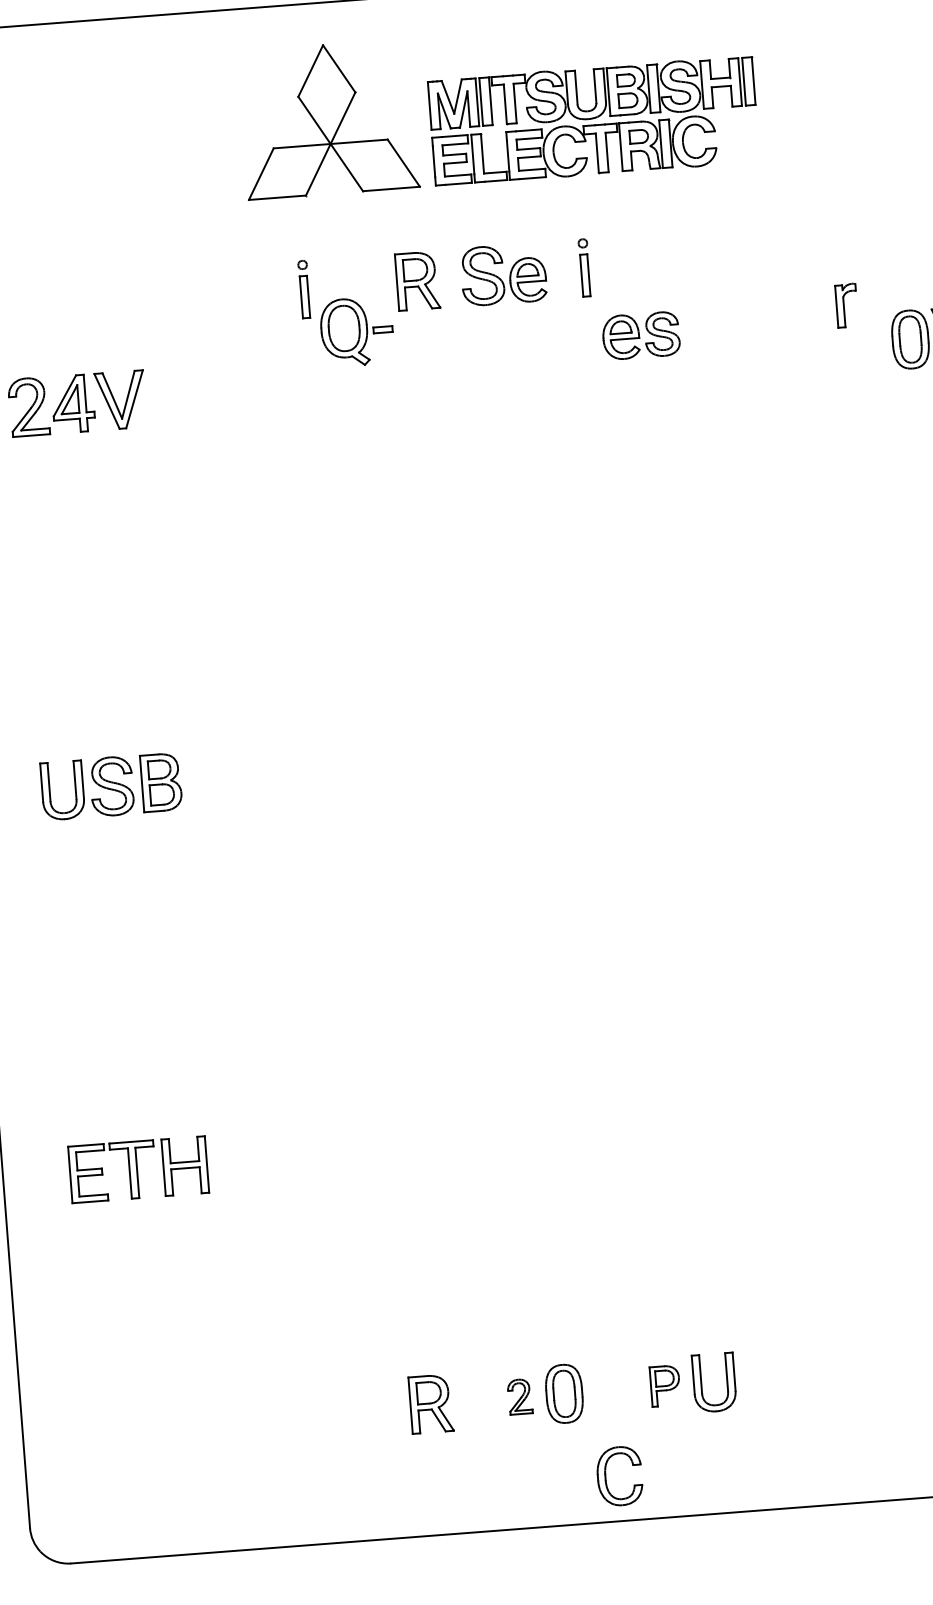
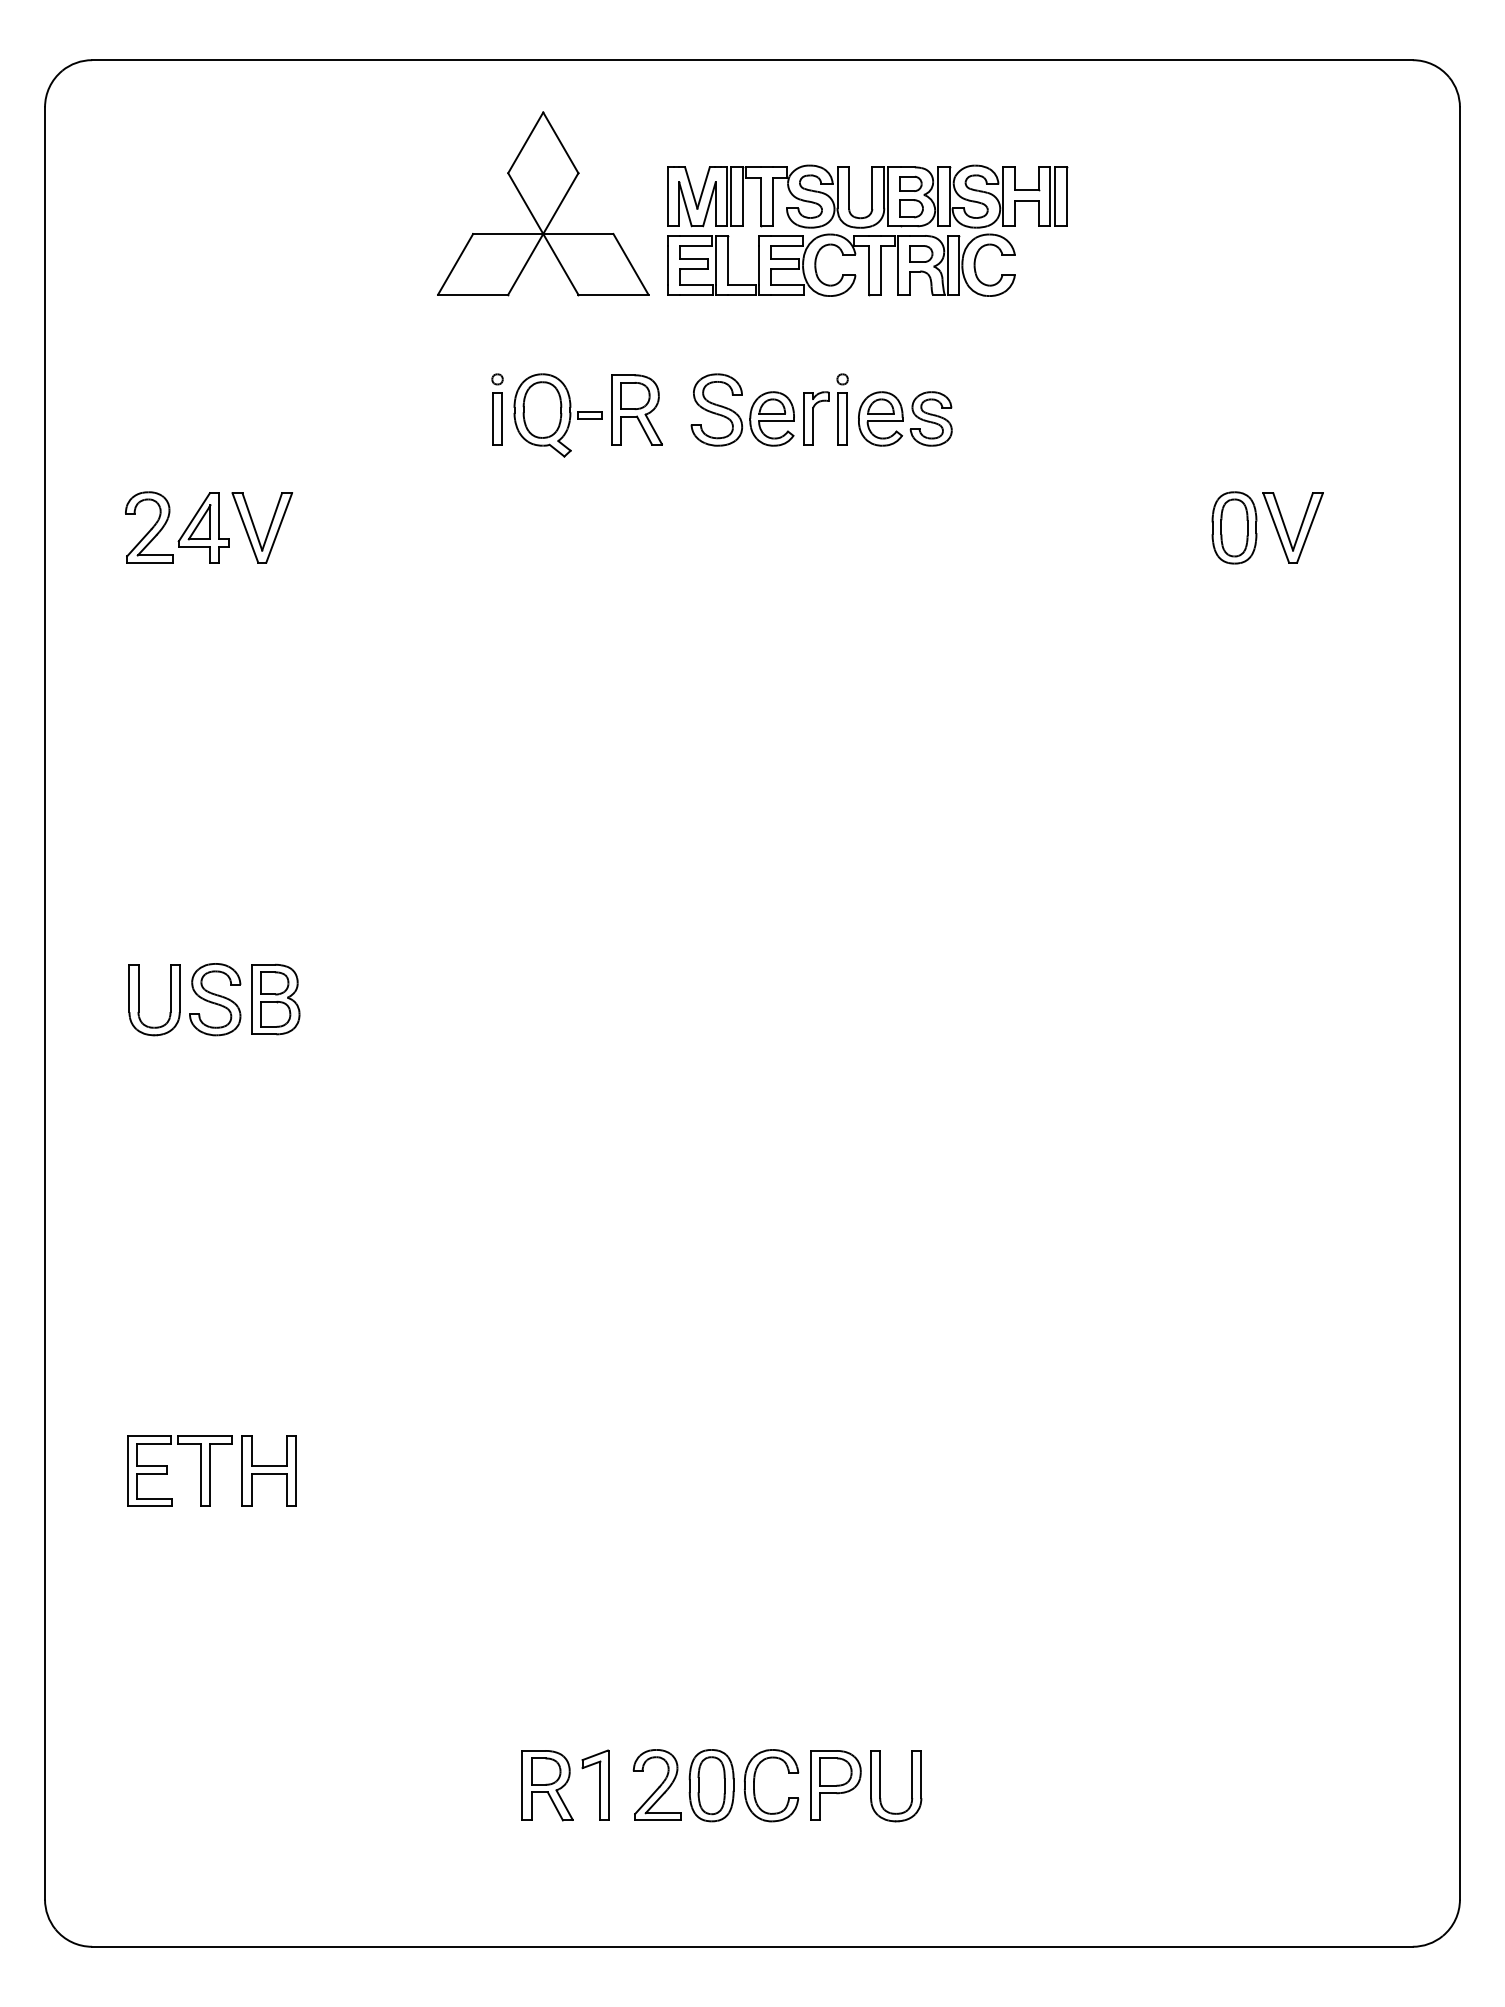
part: (846, 305) -> (816, 418), moved
part: (356, 331) -> (557, 415), moved
part: (641, 335) -> (905, 418), moved
part: (665, 1386) -> (835, 1785), size x1.43
part: (519, 1396) -> (656, 1784), size x1.67
part: (469, 1400) -> (595, 1784), added
part: (605, 1477) -> (754, 1785), moved

